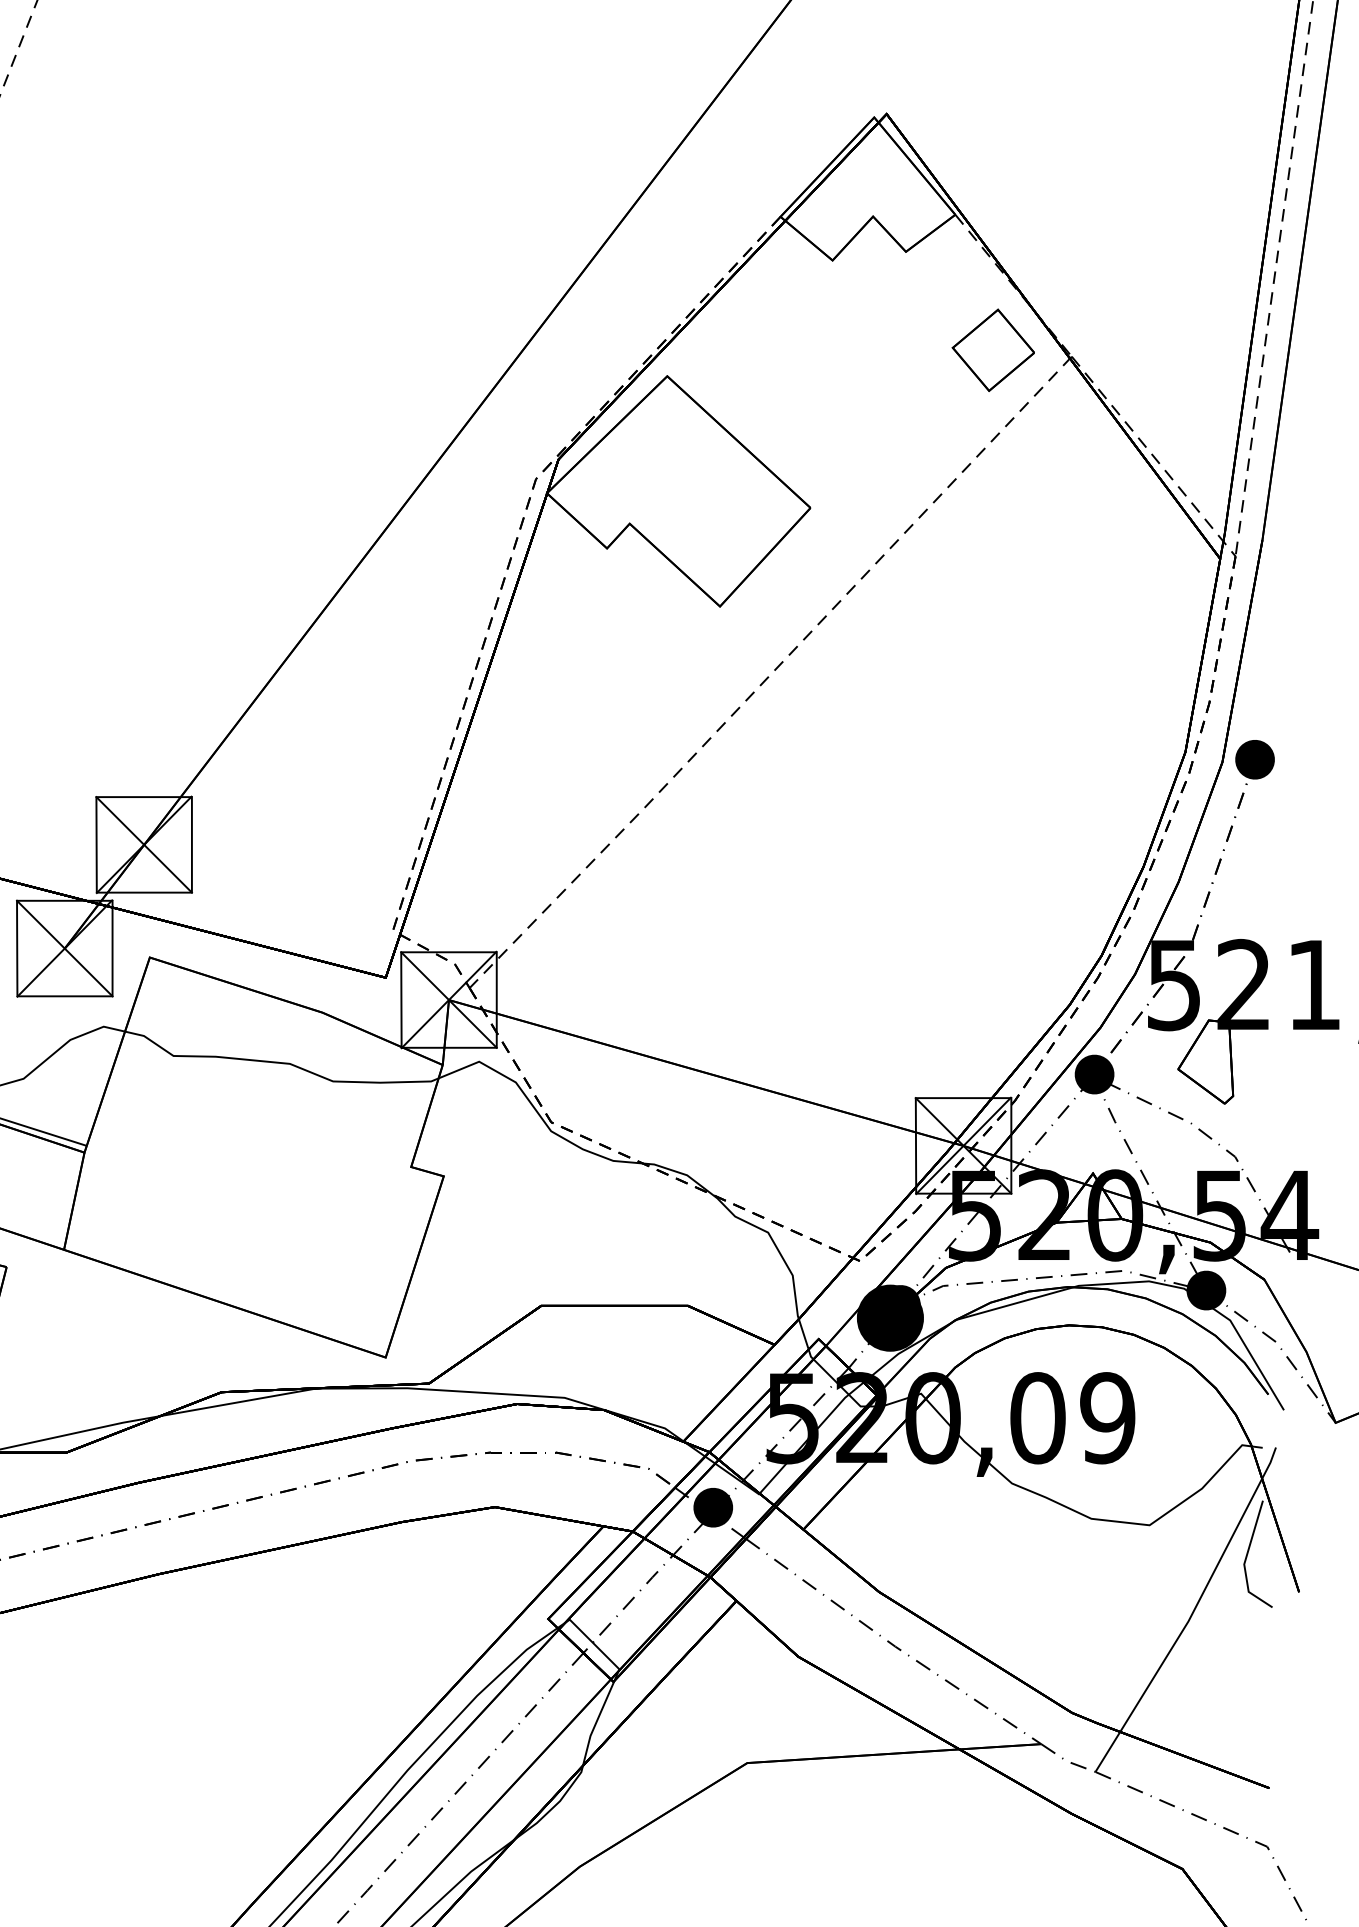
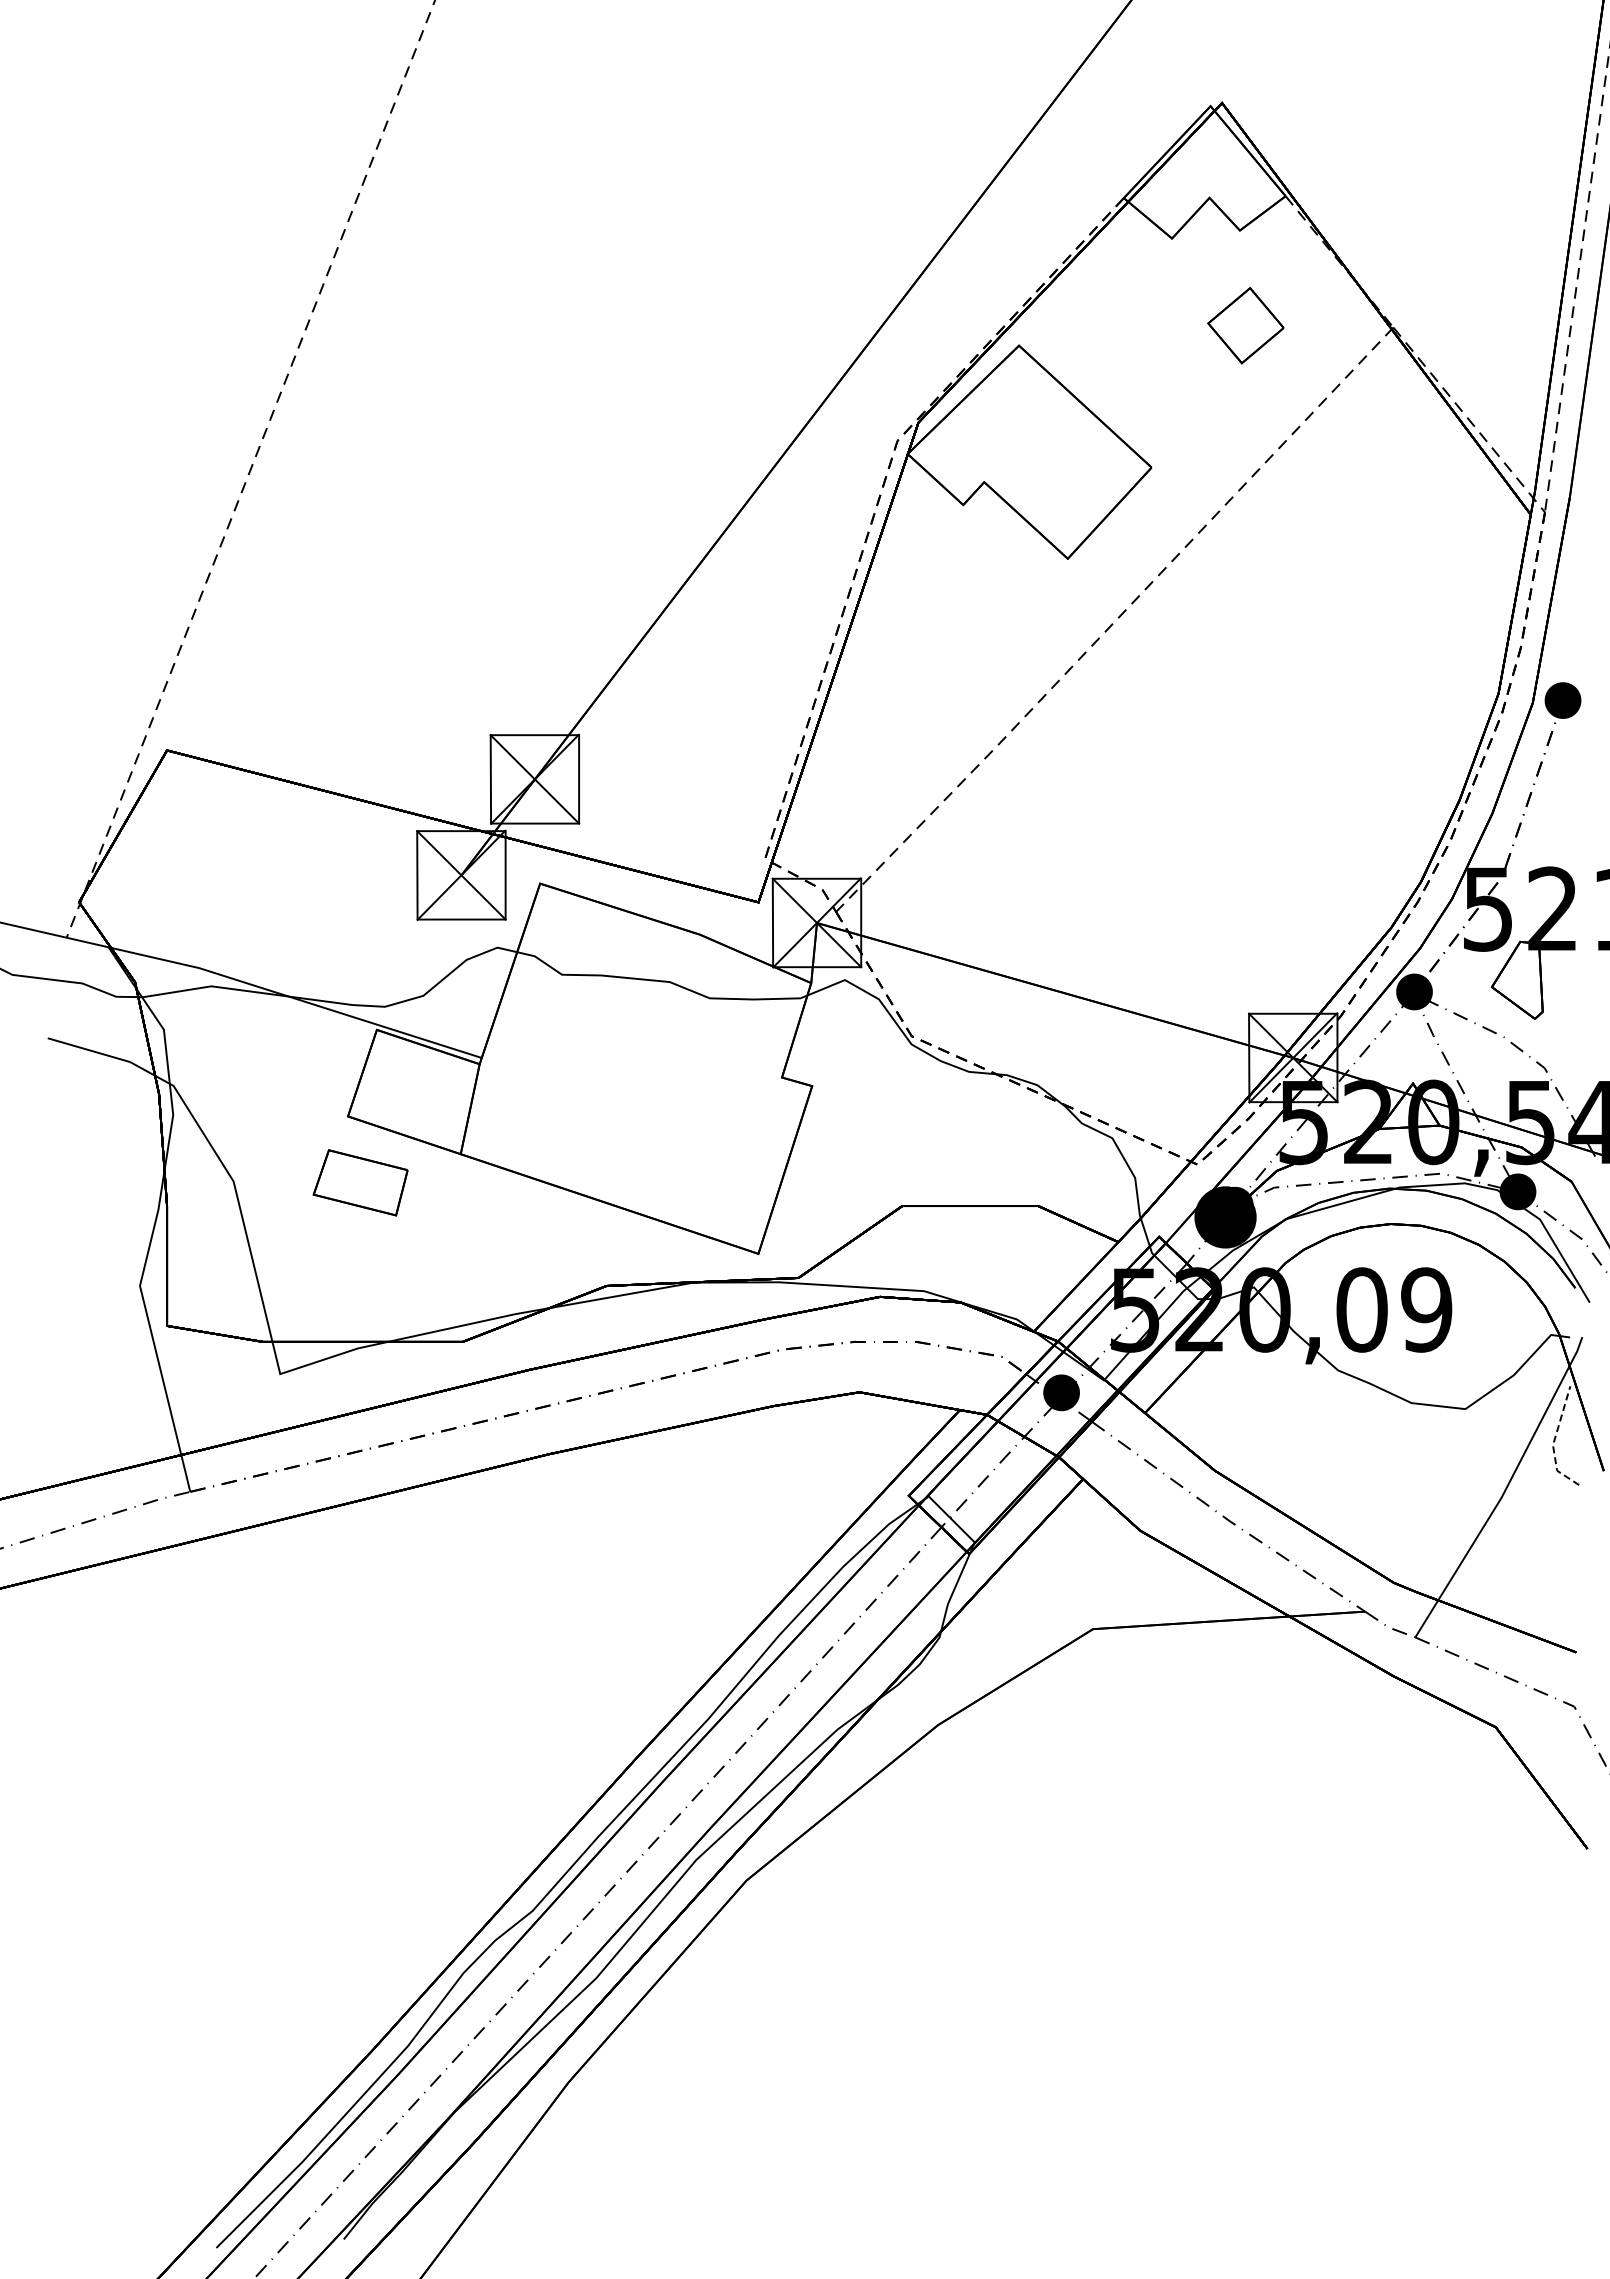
part: (993, 350) -> (1245, 325), moved
line: (1245, 1560) -> (1554, 1441), solid -> dashed

